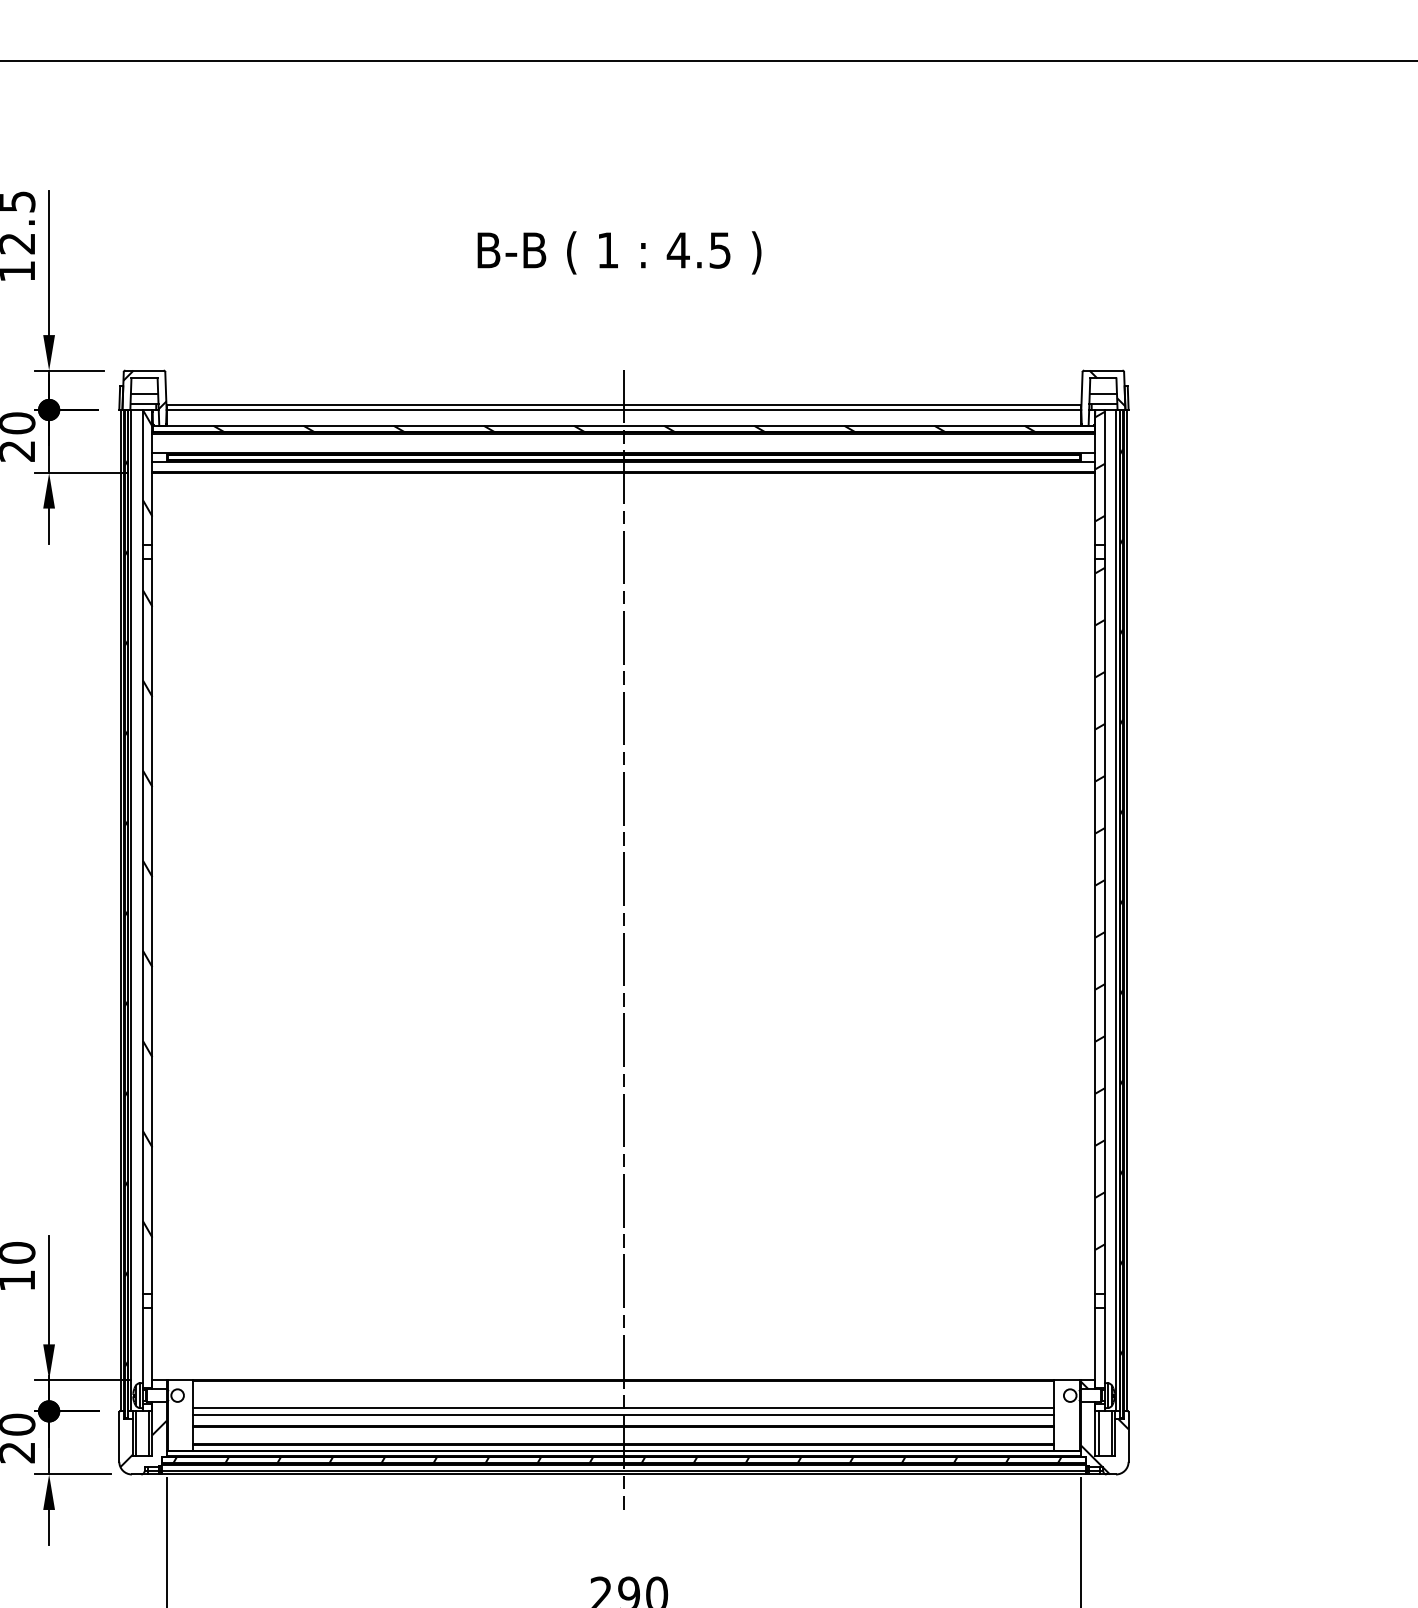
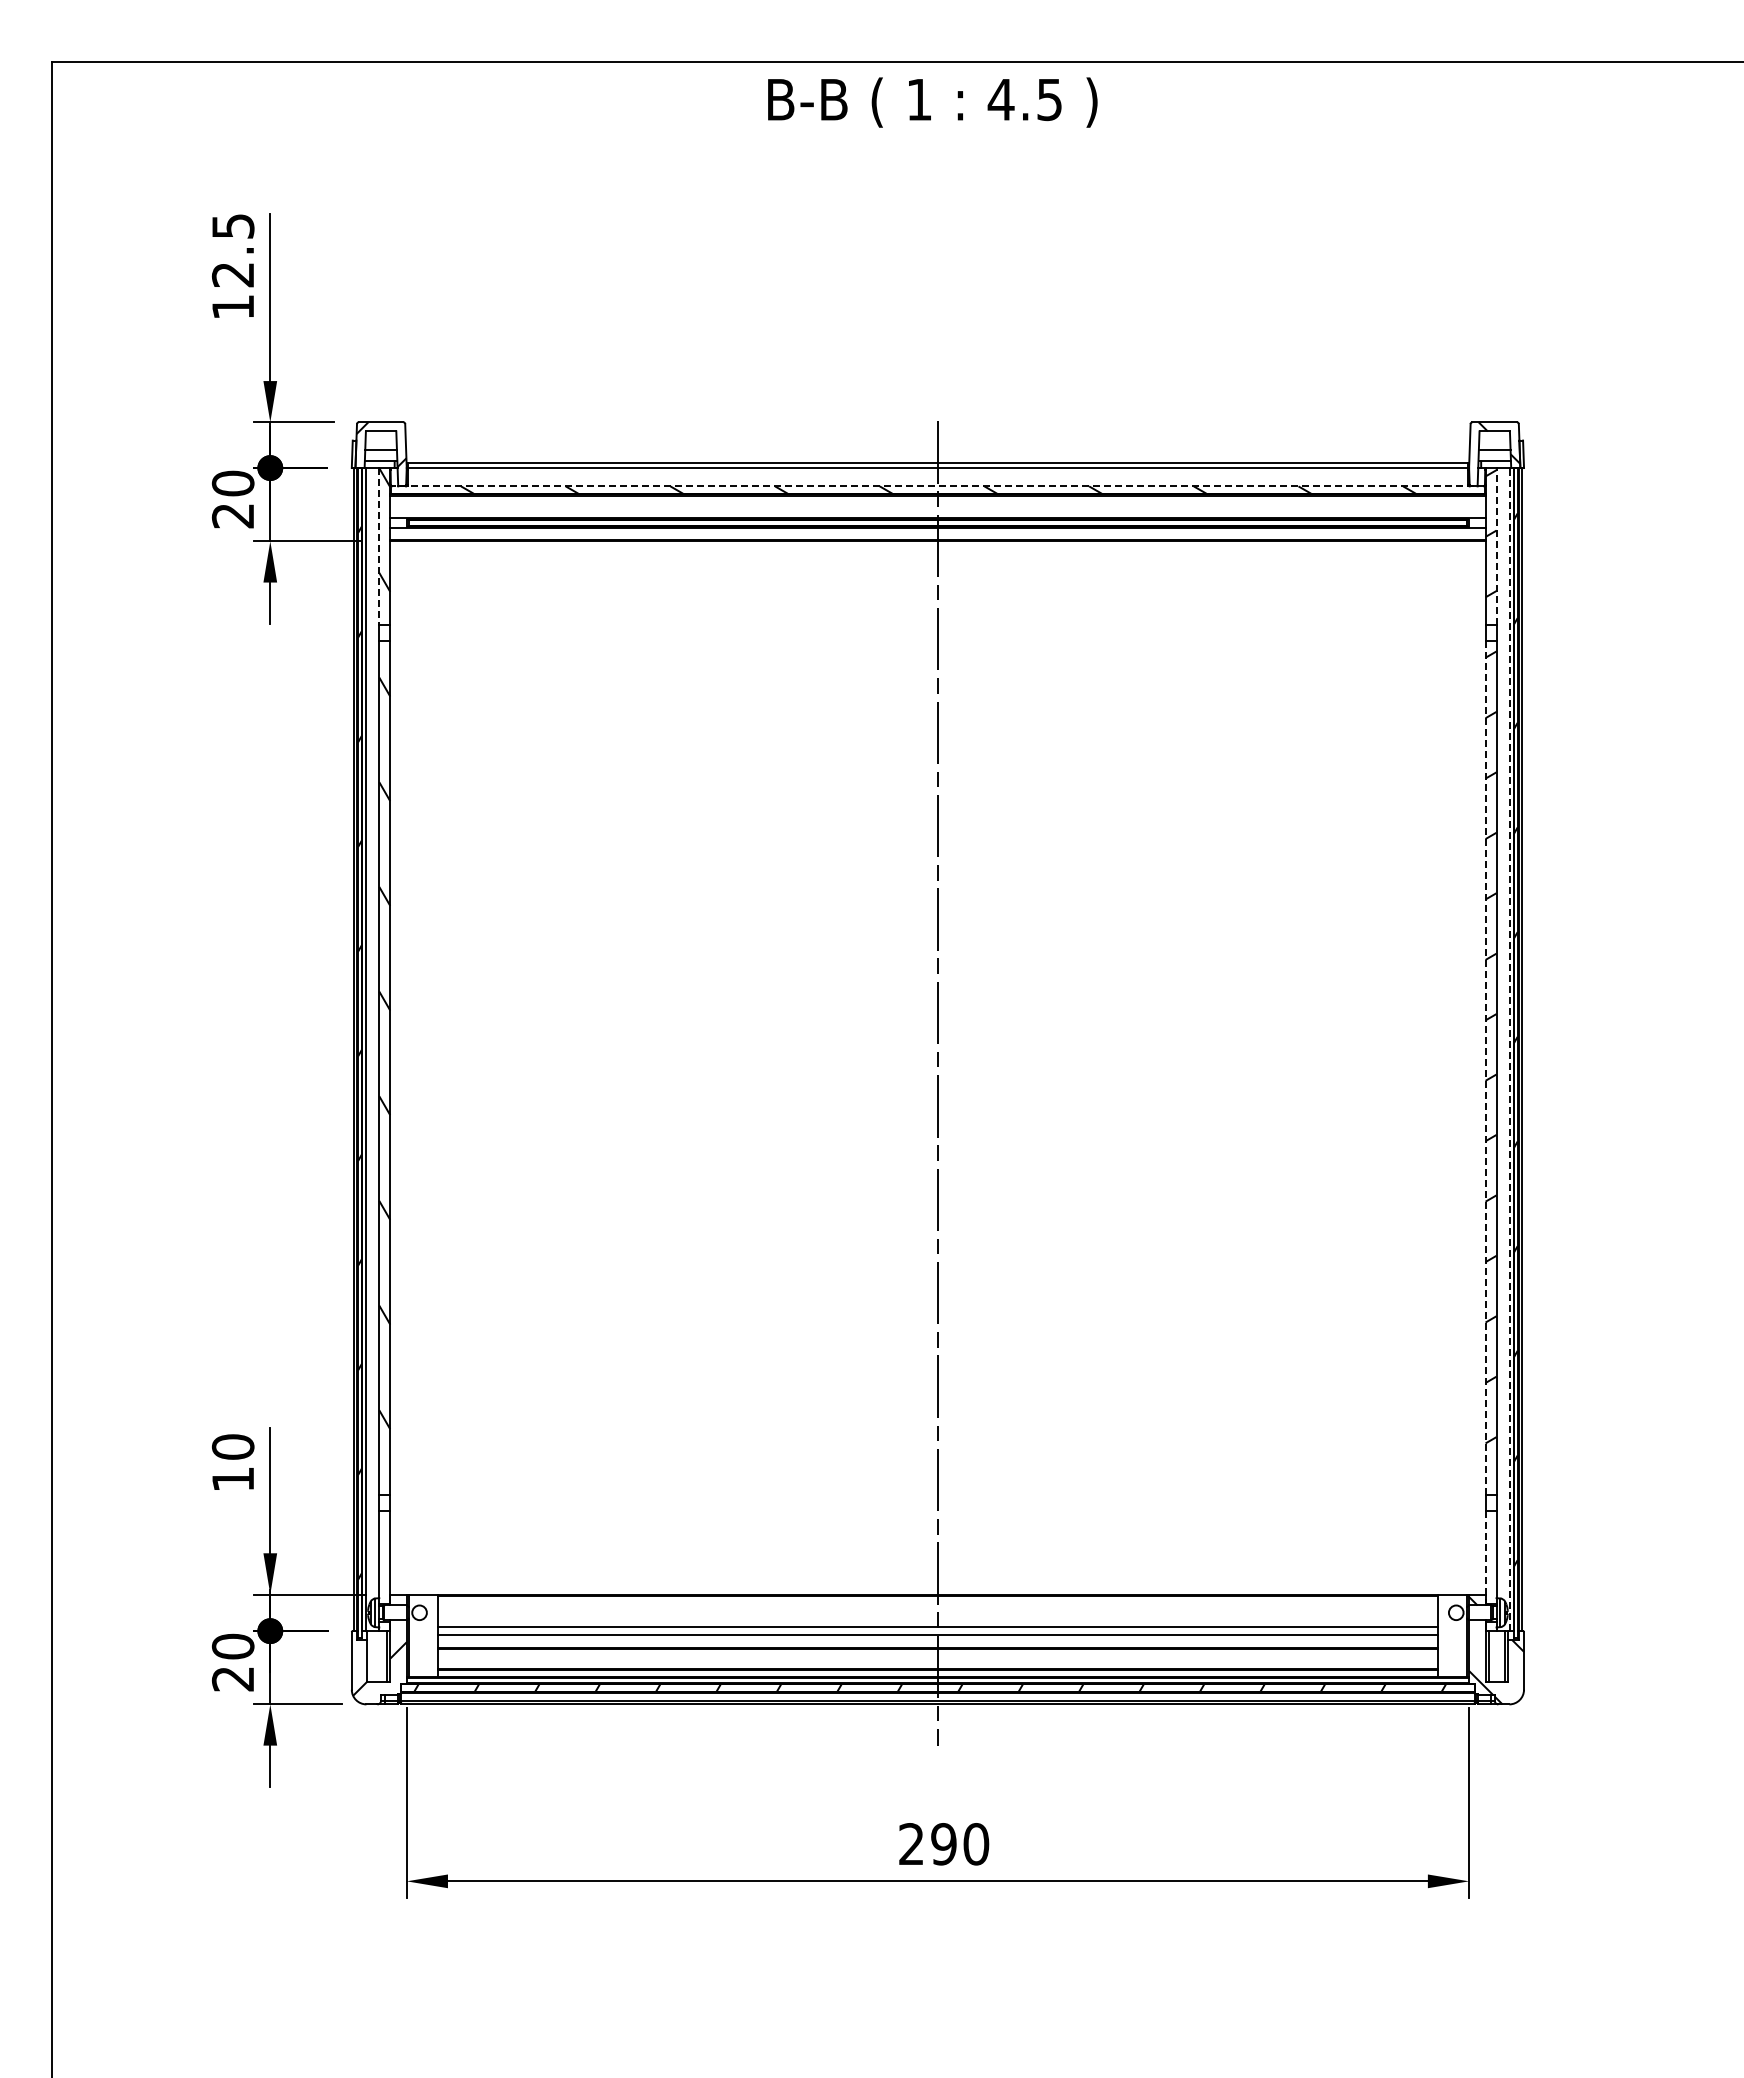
text: (619, 252) -> (932, 102), moved
line: (623, 425) -> (937, 486), solid -> dashed
line: (1104, 476) -> (1496, 545), solid -> dashed
line: (143, 477) -> (379, 546), solid -> dashed
line: (1116, 910) -> (1509, 1049), solid -> dashed
line: (1095, 926) -> (1485, 1067), solid -> dashed
line: (1095, 1348) -> (1485, 1557), solid -> dashed
line: (136, 1433) -> (371, 1656), removed

